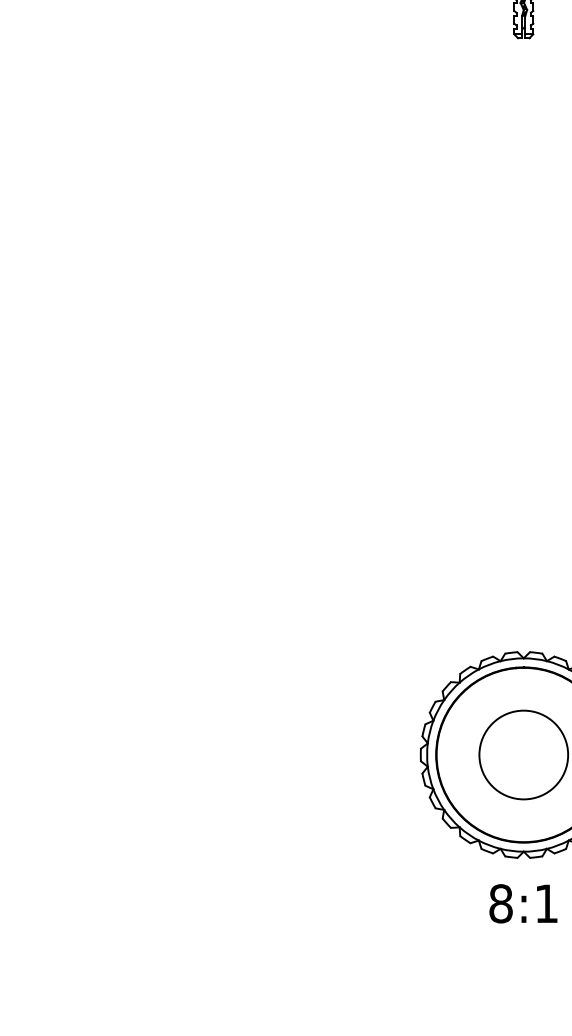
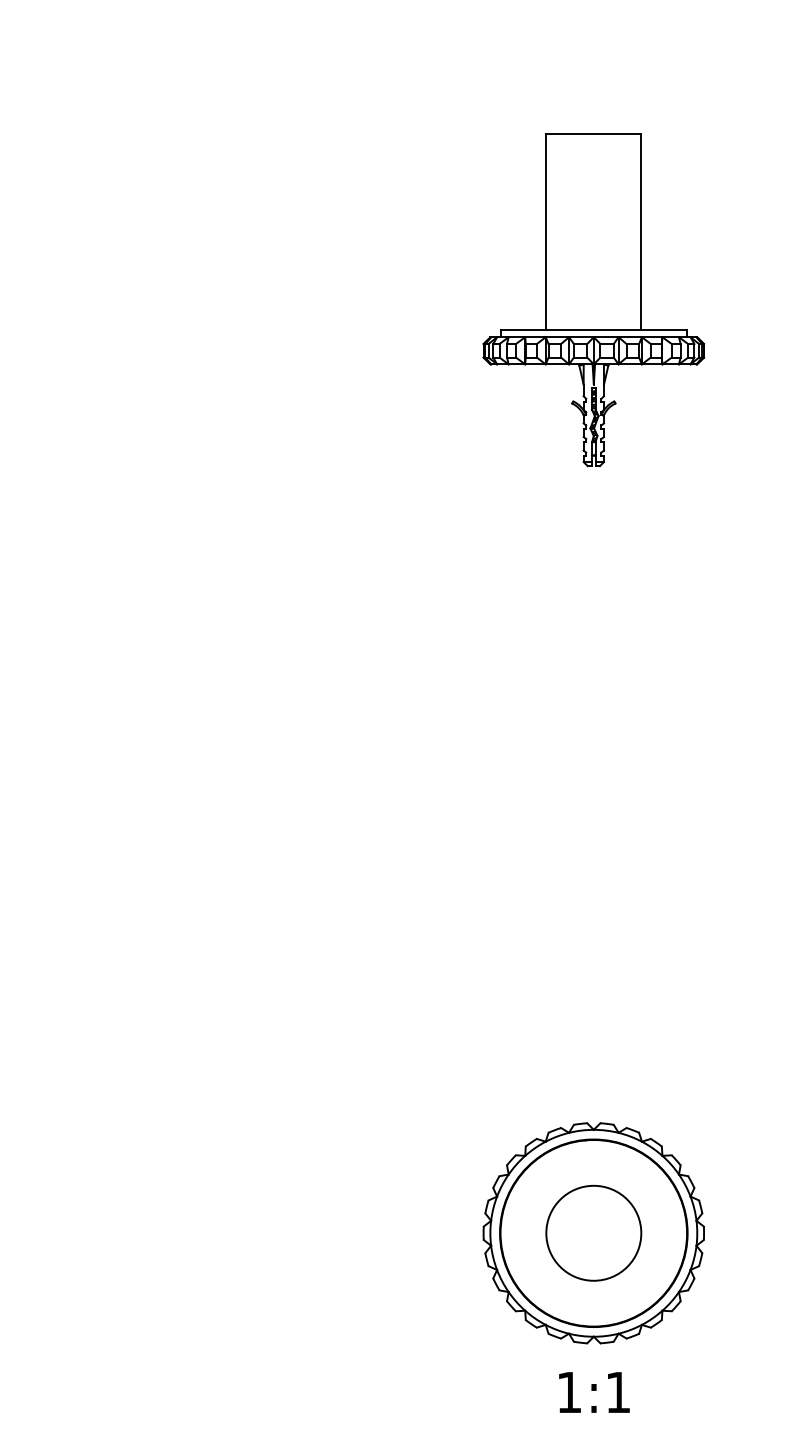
text: (501, 903) -> (569, 1392), 8:1 -> 1:1

